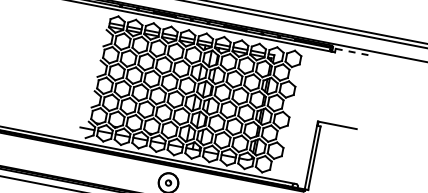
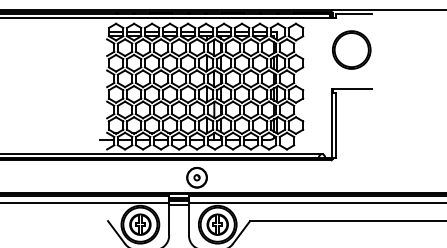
line: (353, 52) -> (353, 14), dashed -> solid
part: (344, 86) -> (351, 49), added

